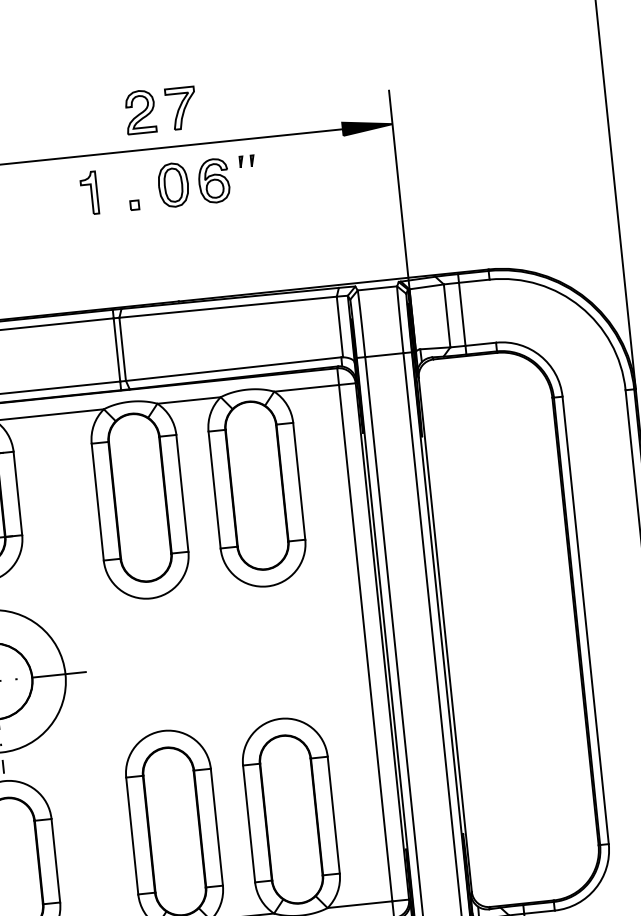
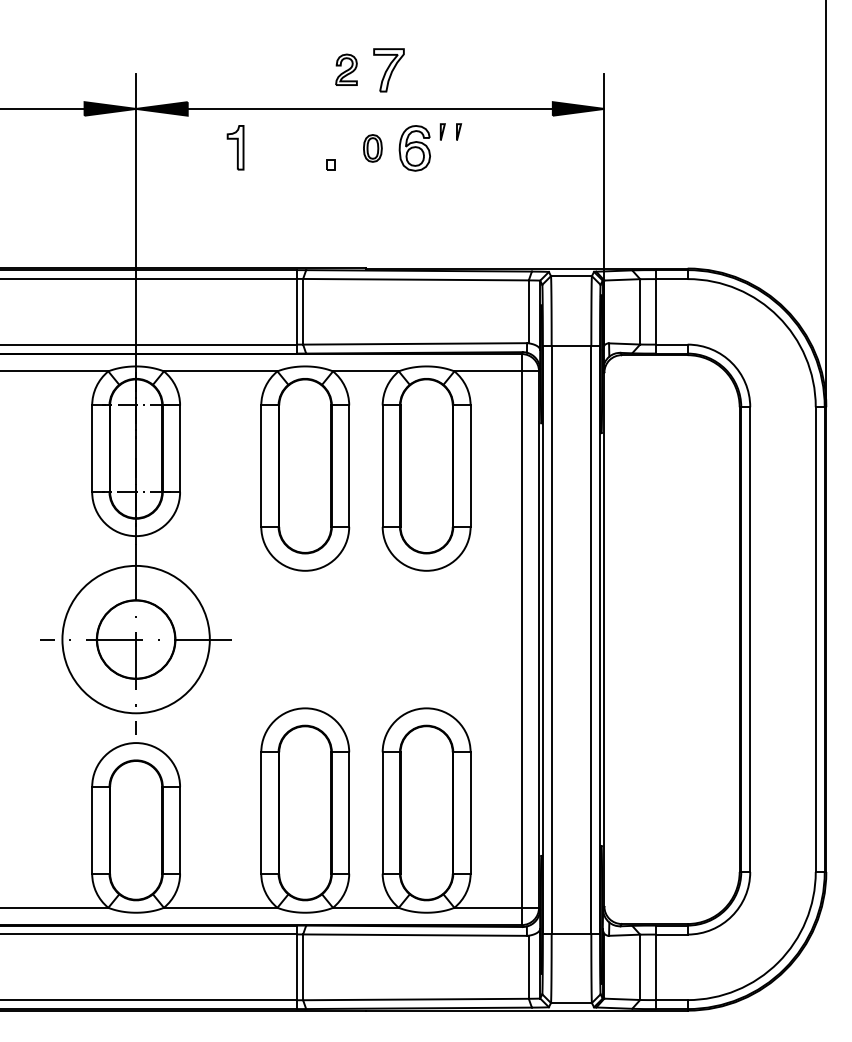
part: (140, 111) -> (346, 69), size x0.7
part: (246, 161) -> (450, 131), size x1.4
part: (173, 185) -> (372, 148), size x0.6
part: (89, 192) -> (235, 147), moved

